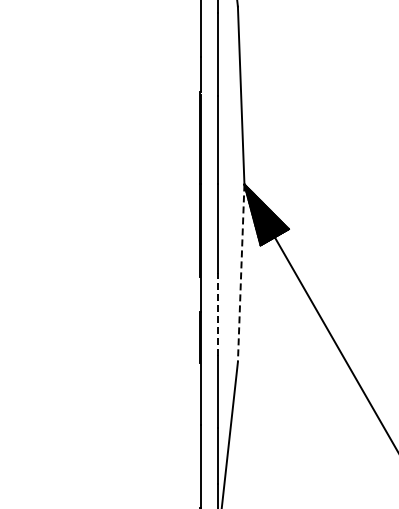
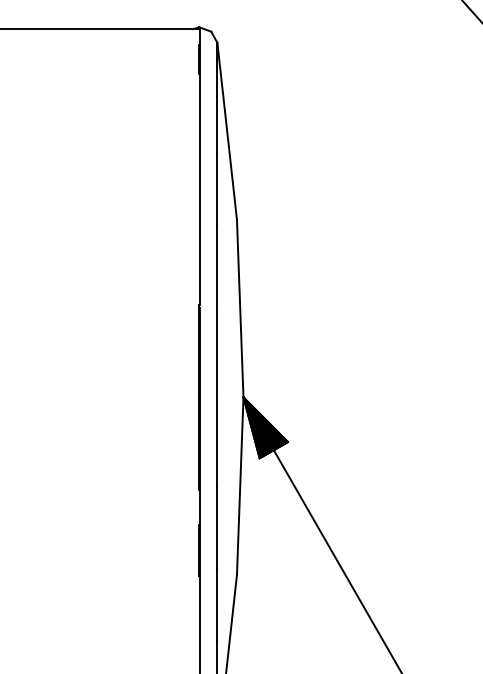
line: (241, 273) -> (240, 486), dashed -> solid
line: (218, 313) -> (217, 526), dashed -> solid

